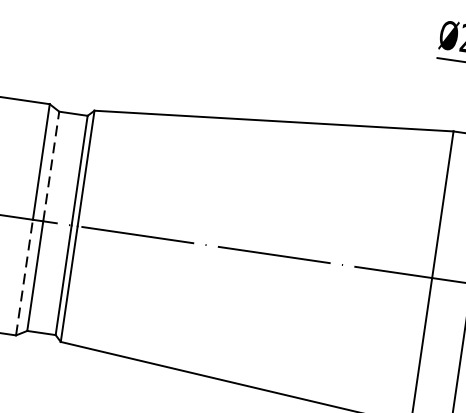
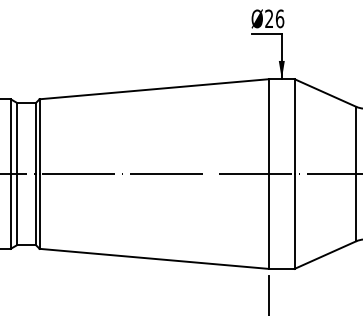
line: (51, 166) -> (17, 138), dashed -> solid
line: (24, 276) -> (10, 210), dashed -> solid

